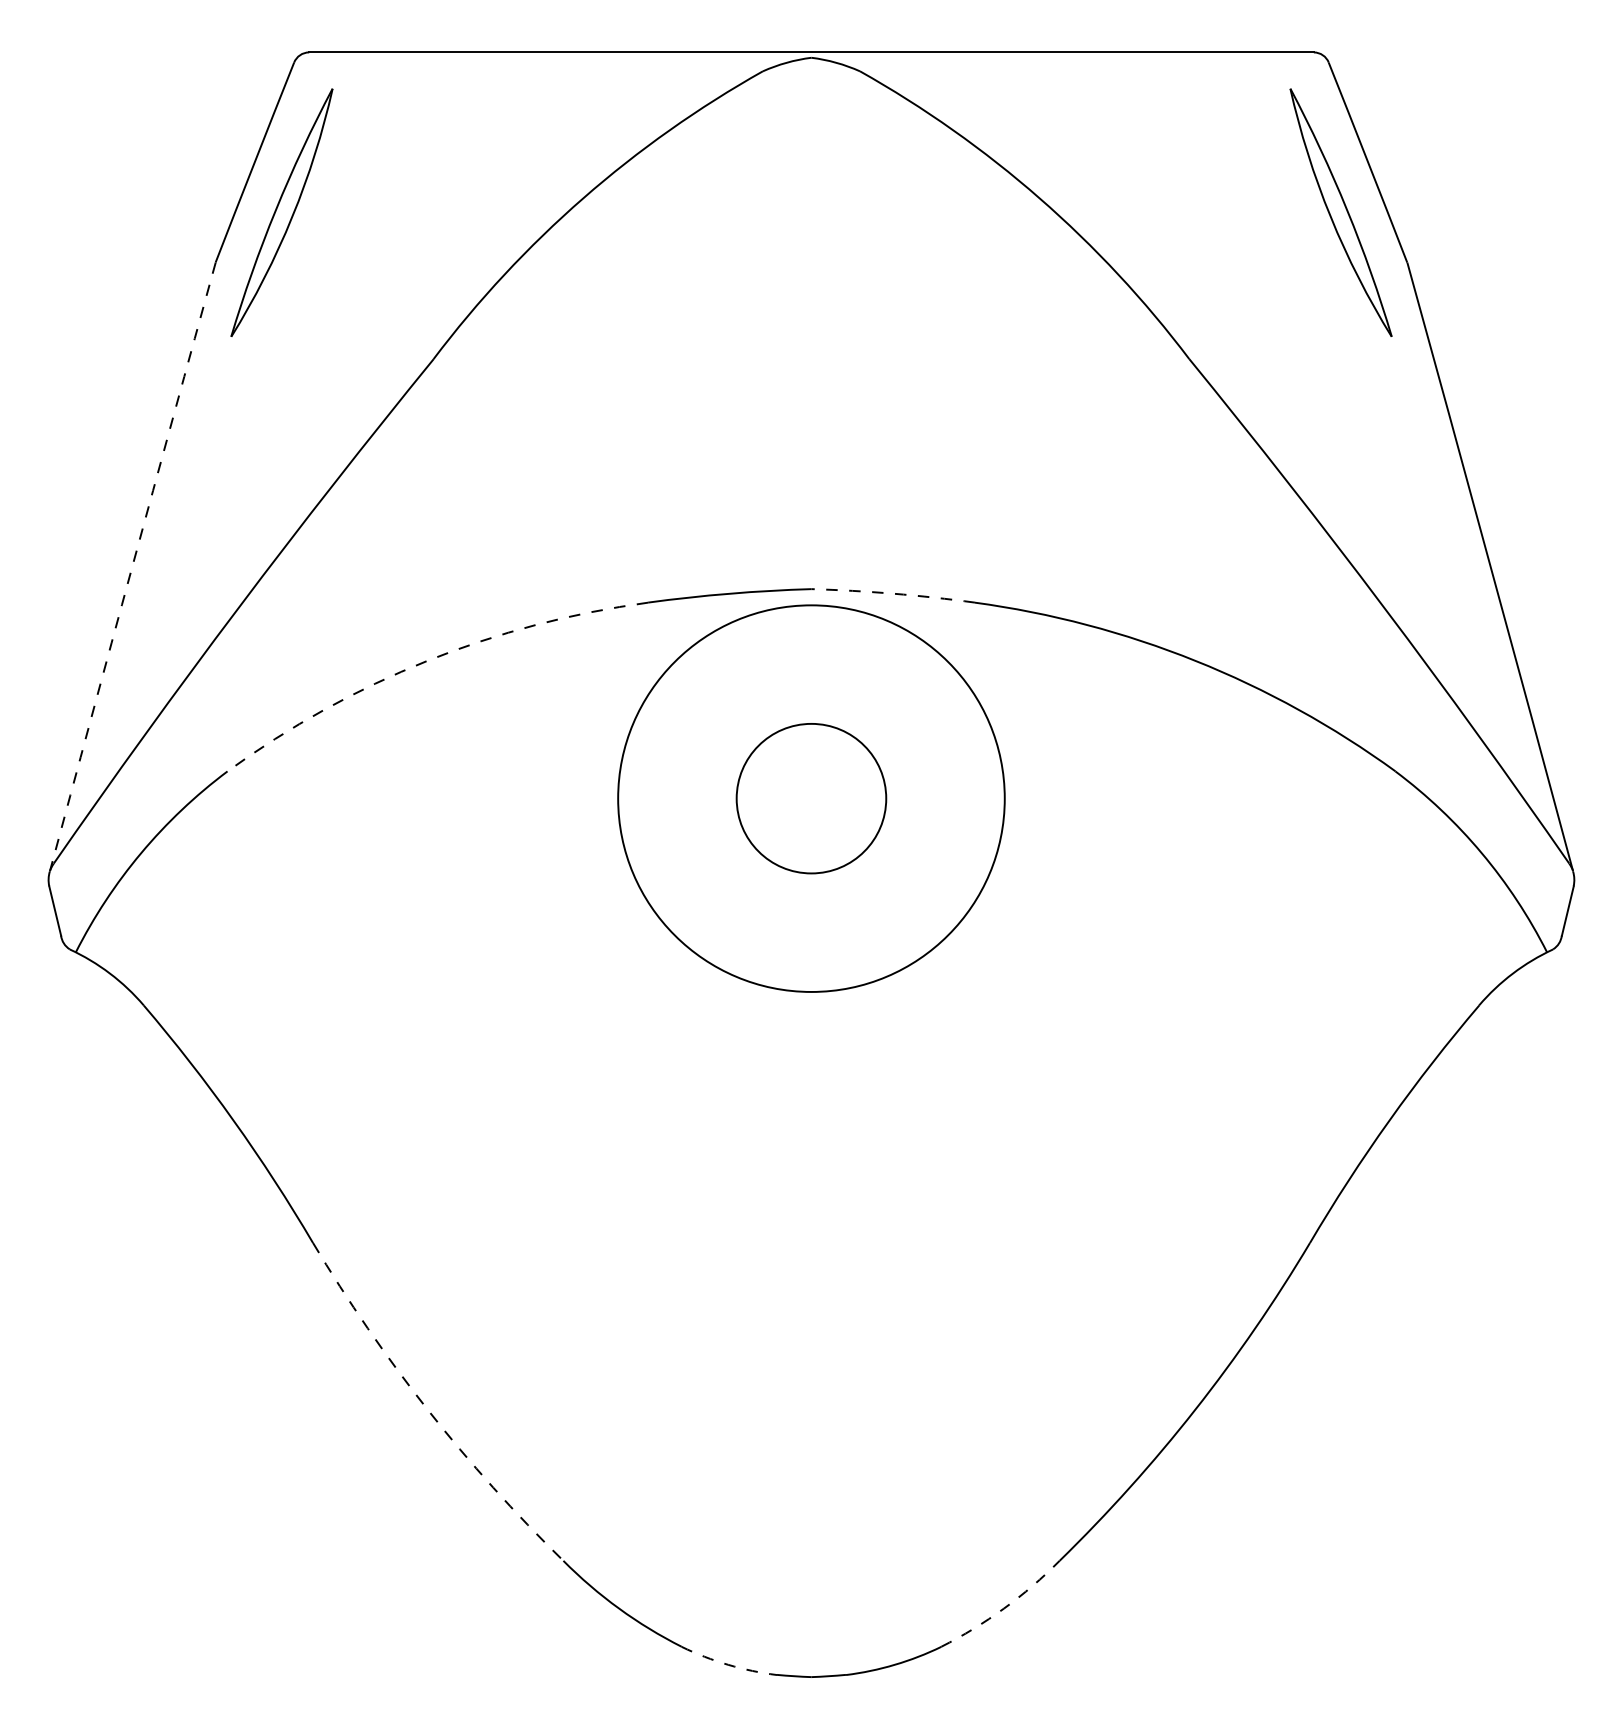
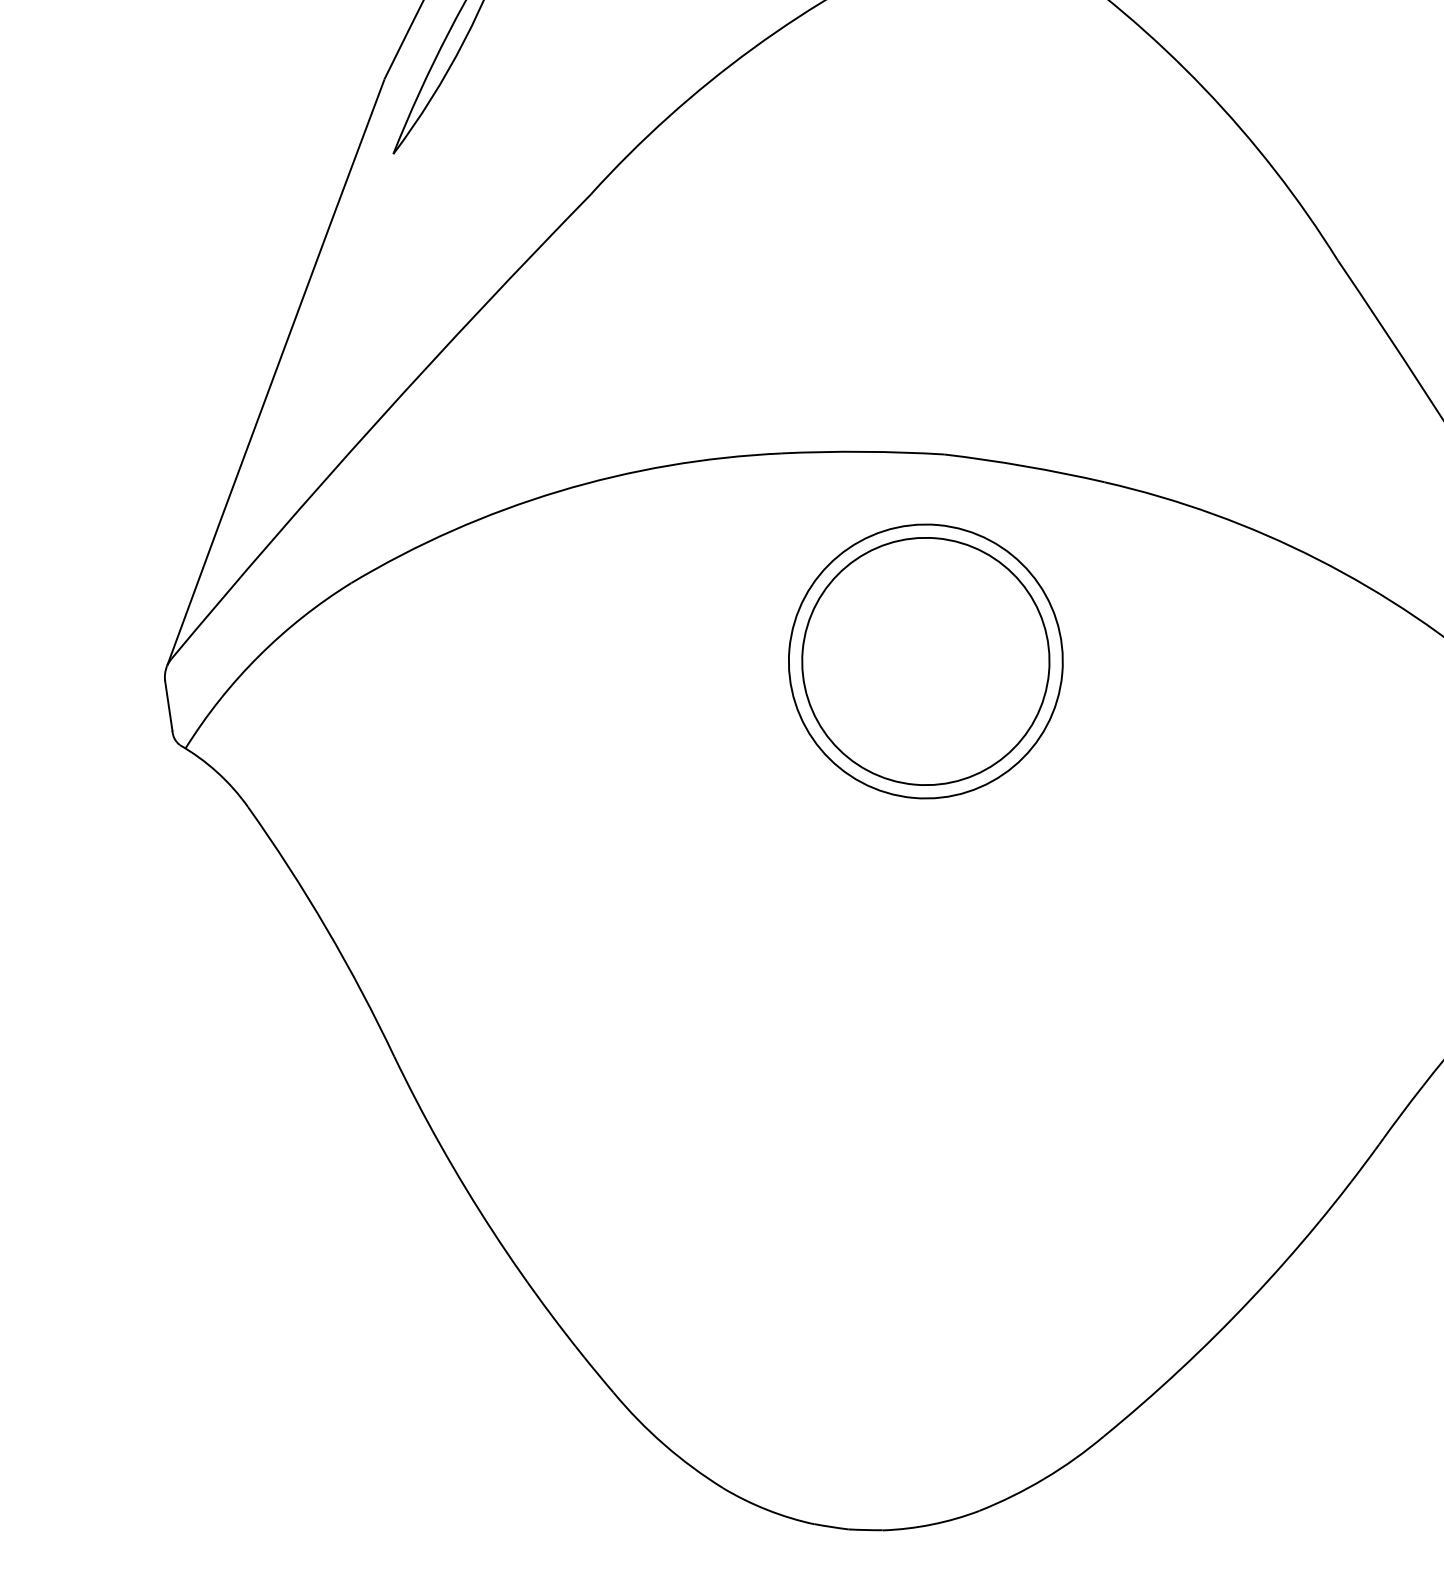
arc: (132, 566) -> (275, 372), dashed -> solid
arc: (893, 593) -> (1025, 466), dashed -> solid
arc: (427, 660) -> (558, 491), dashed -> solid
circle: (811, 798) -> (925, 661), size x0.71
circle: (811, 798) -> (925, 661), size x1.67
arc: (427, 1410) -> (492, 1232), dashed -> solid
arc: (1003, 1608) -> (1044, 1478), dashed -> solid
arc: (728, 1664) -> (767, 1509), dashed -> solid

